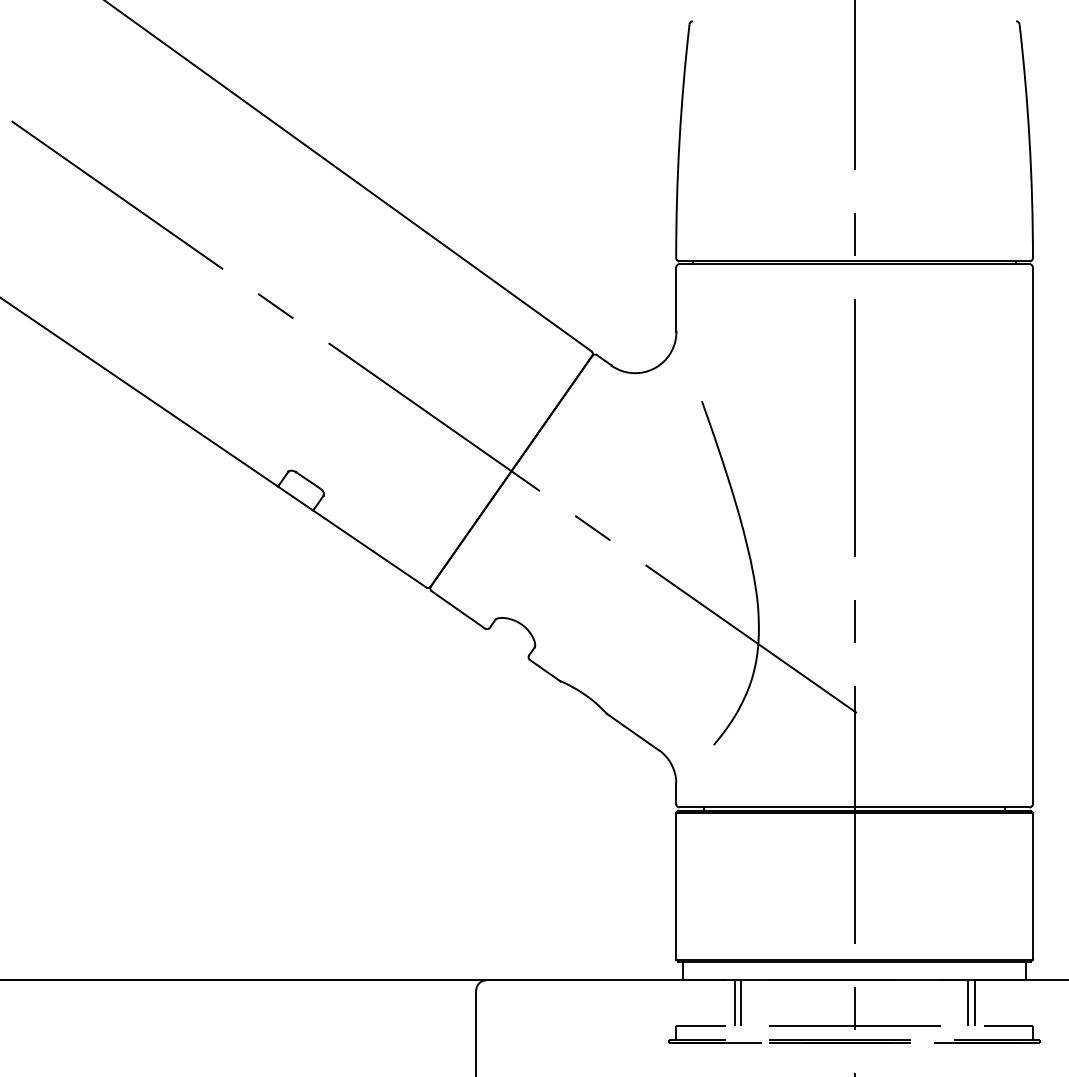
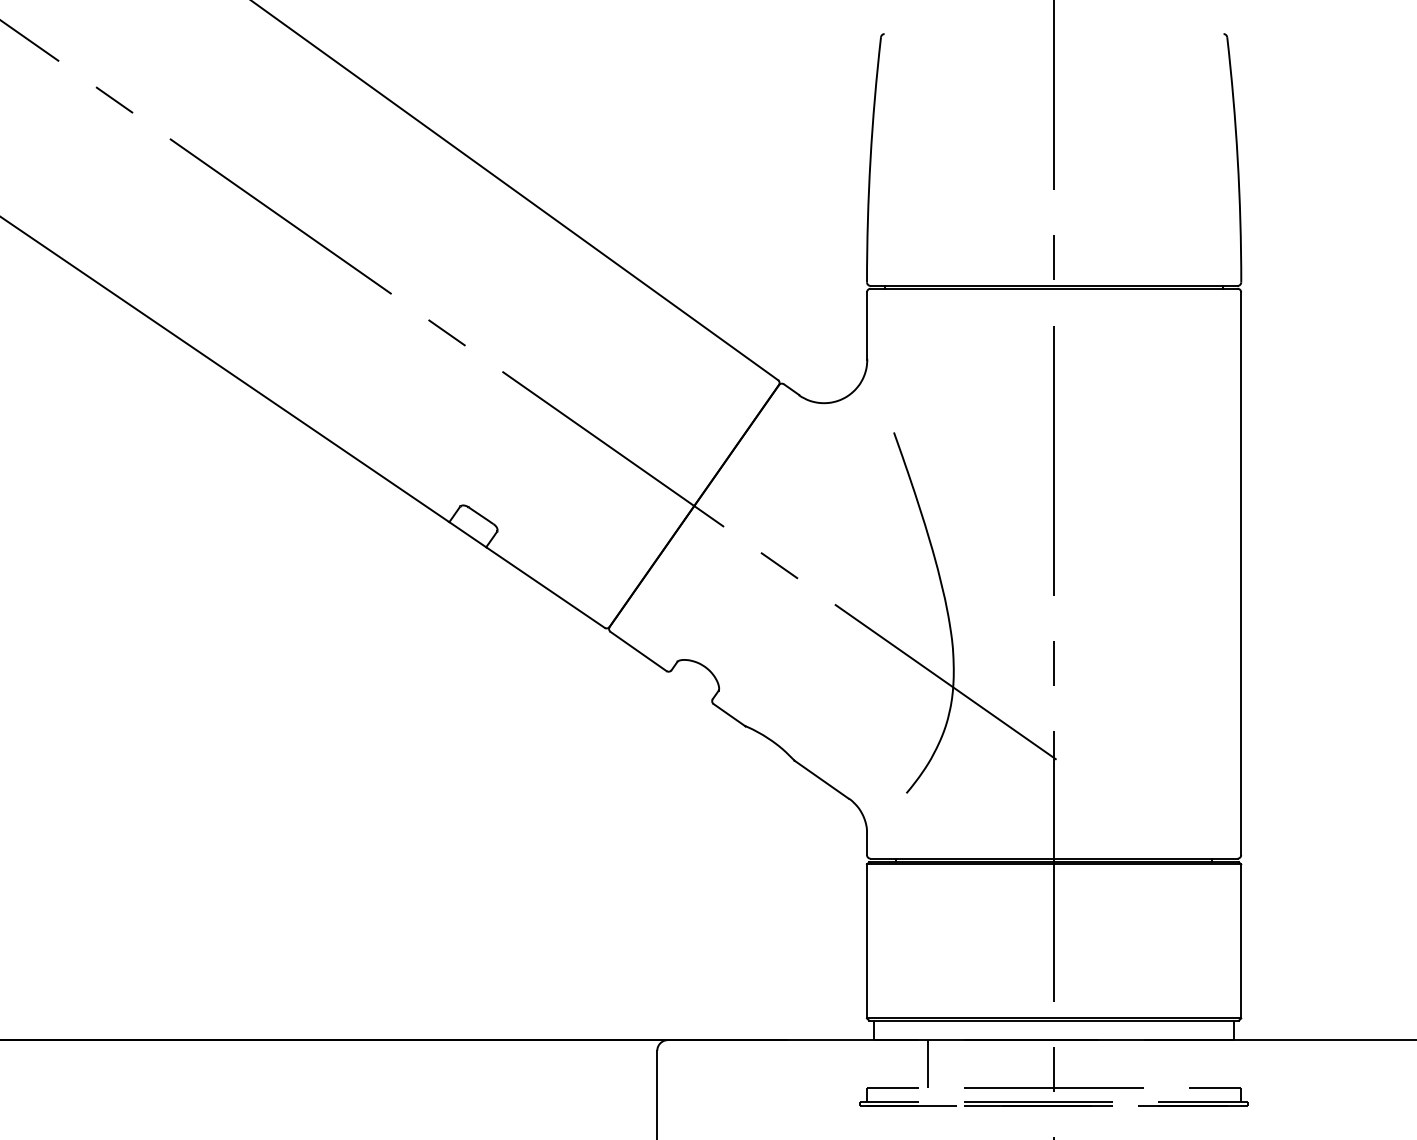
line: (741, 1003) -> (935, 1064), removed
line: (967, 1003) -> (1172, 1064), removed
line: (975, 1003) -> (1180, 1064), removed

